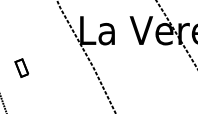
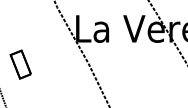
part: (21, 68) -> (20, 64), size x1.67

